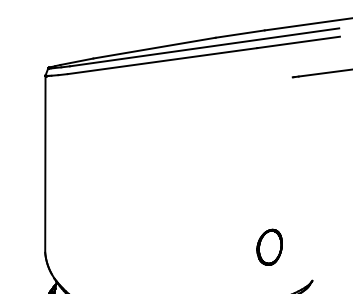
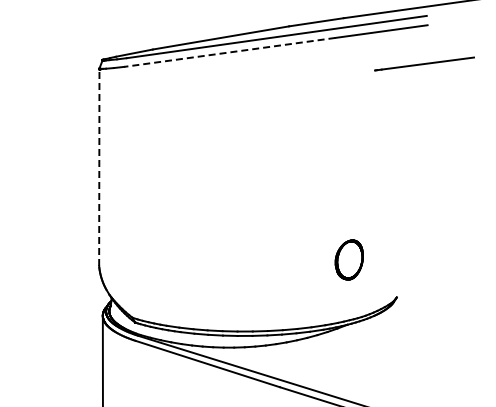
line: (162, 61) -> (229, 52), solid -> dashed
line: (45, 164) -> (99, 167), solid -> dashed

